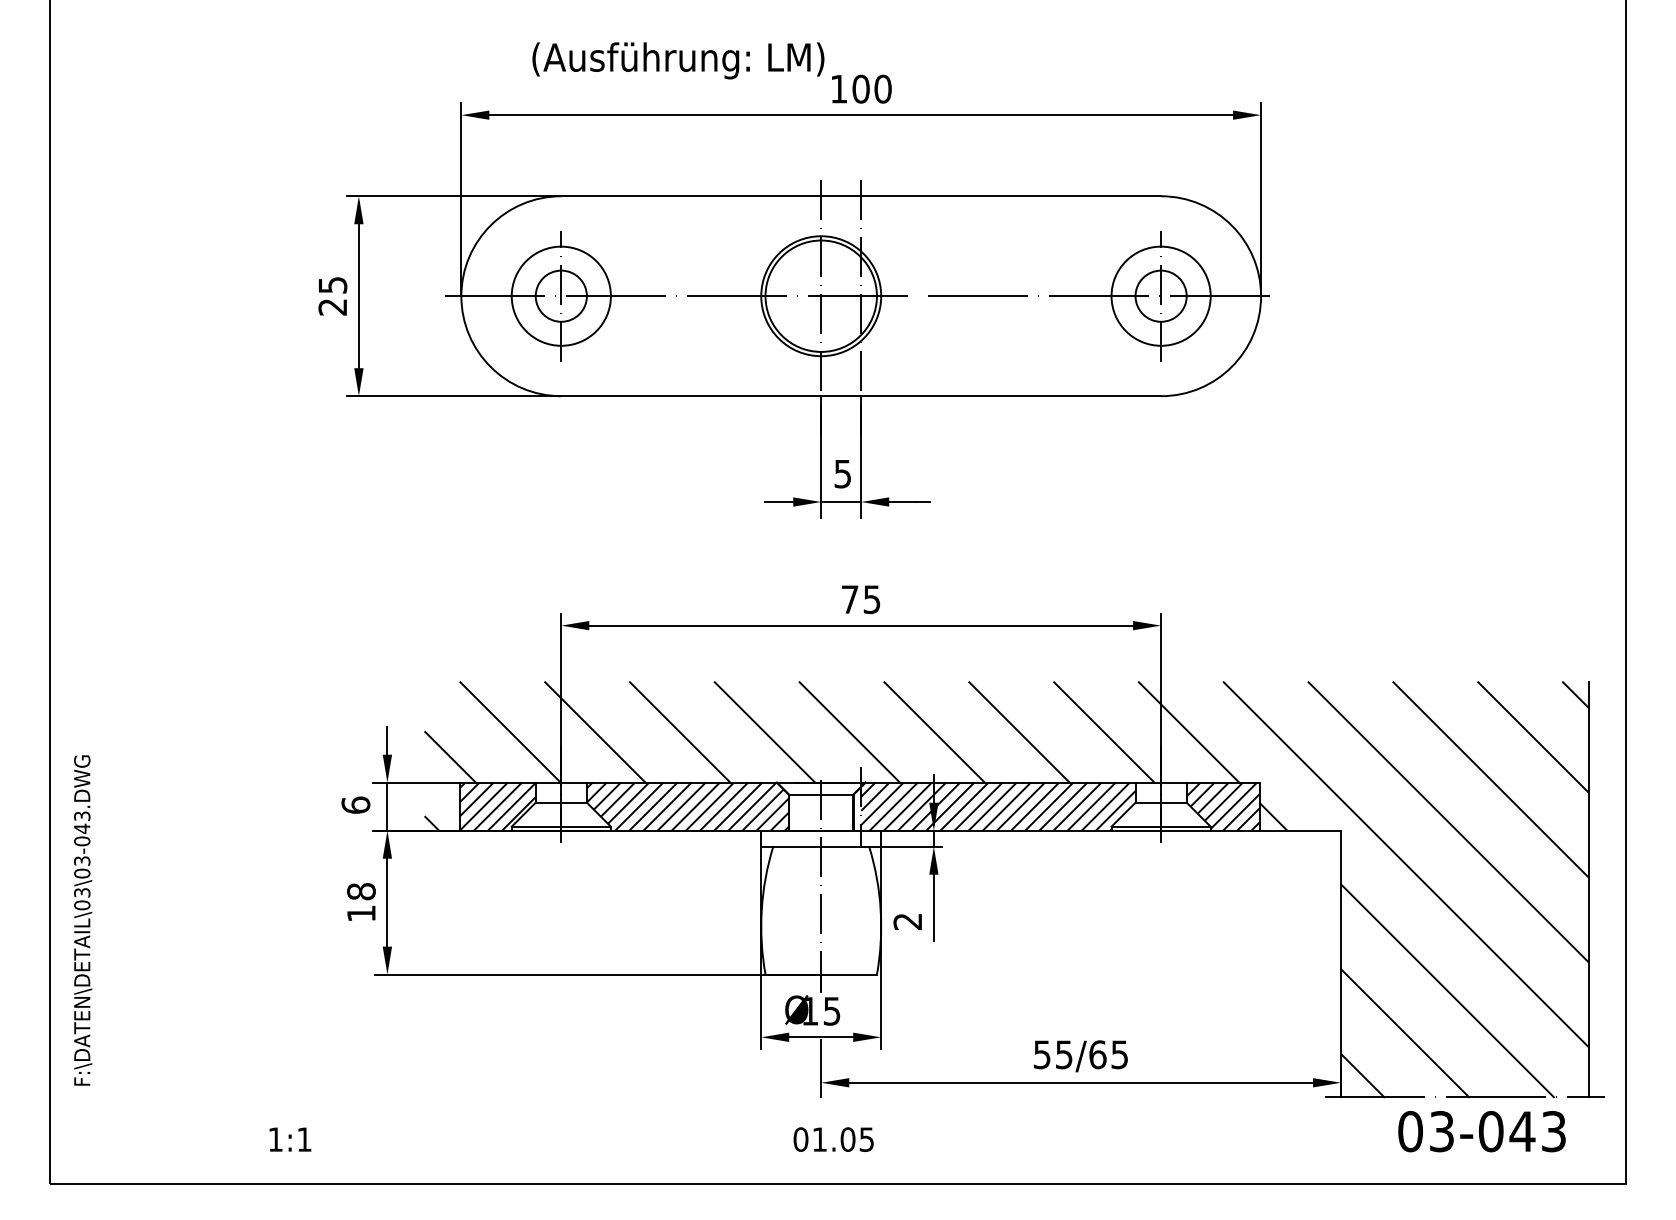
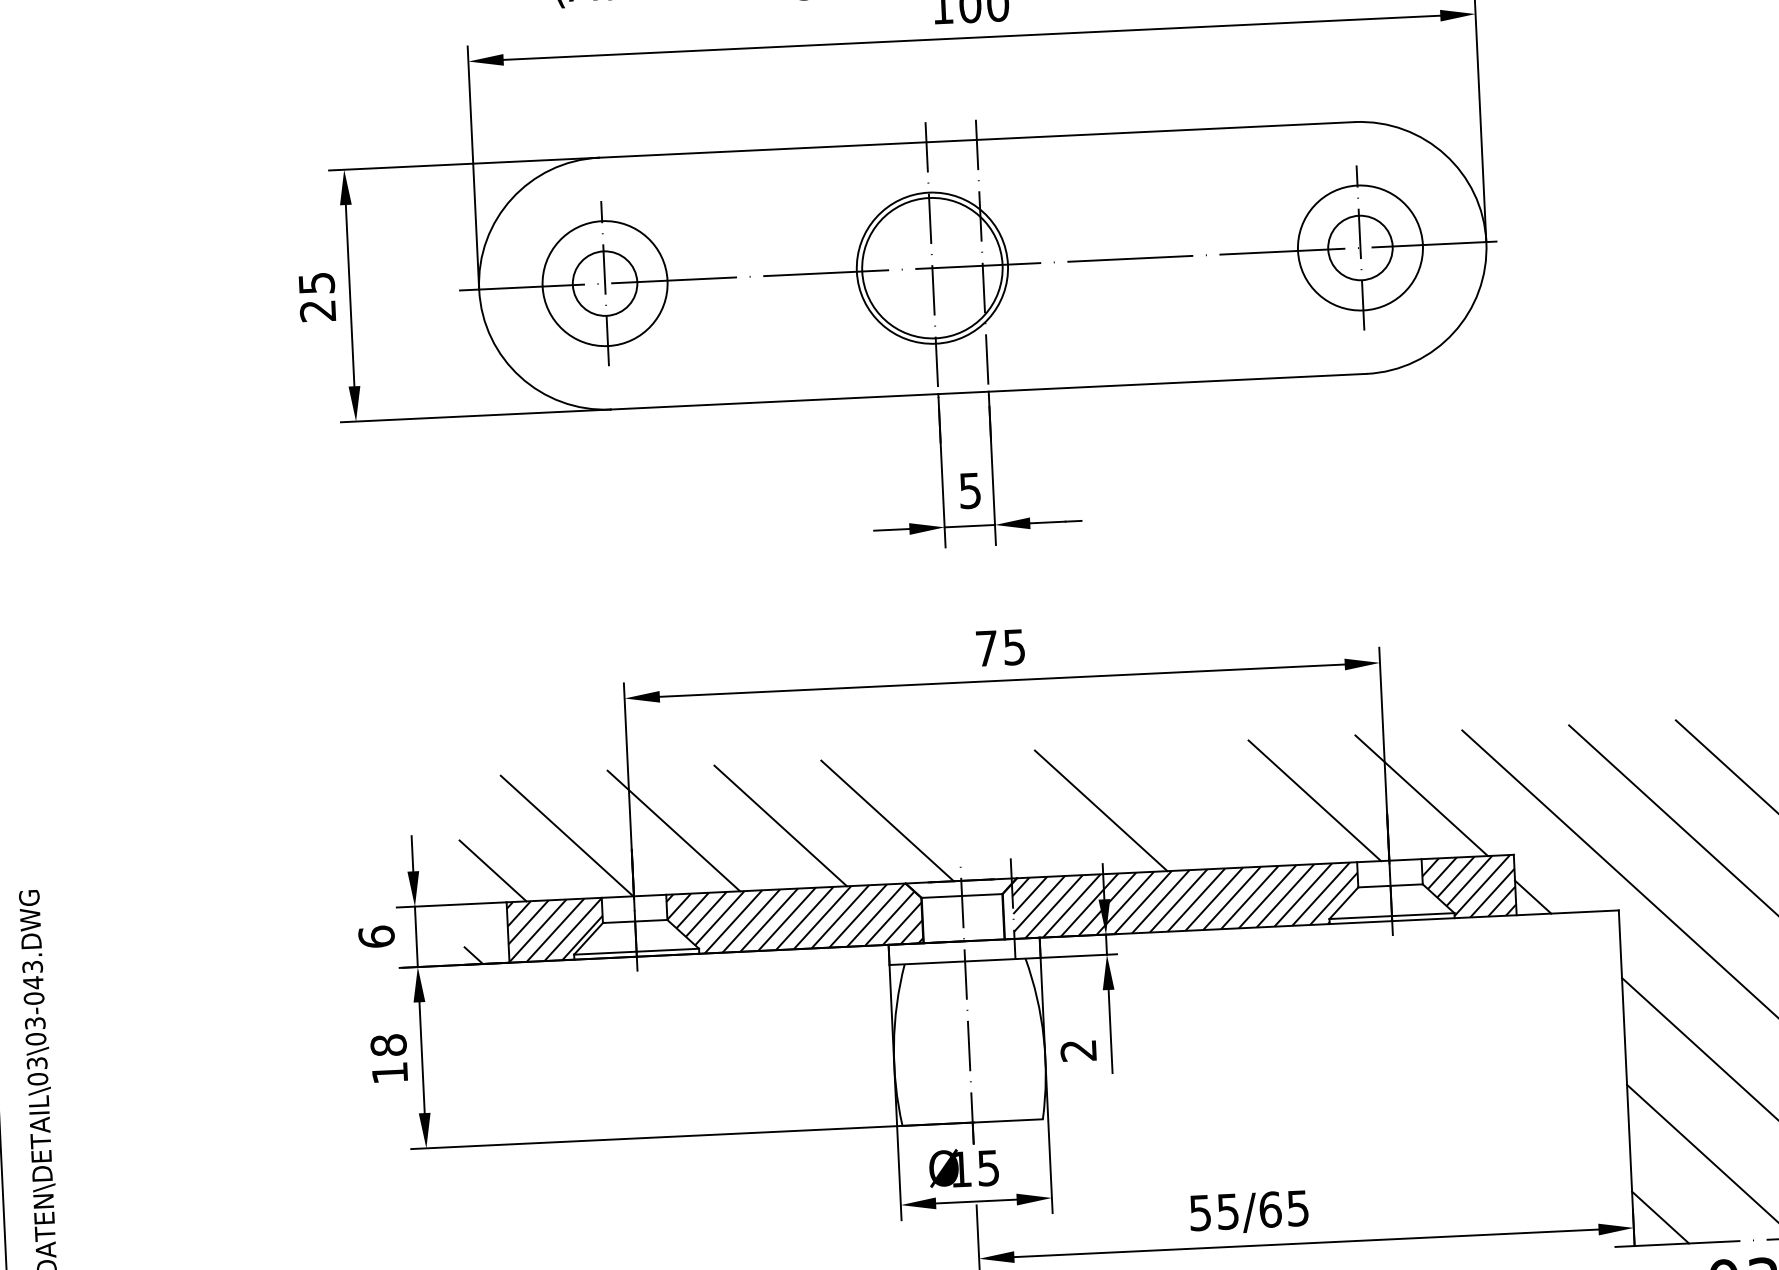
line: (849, 732) -> (993, 815), removed
line: (1019, 732) -> (1208, 805), removed
text: (1080, 1056) -> (1248, 1212), moved

